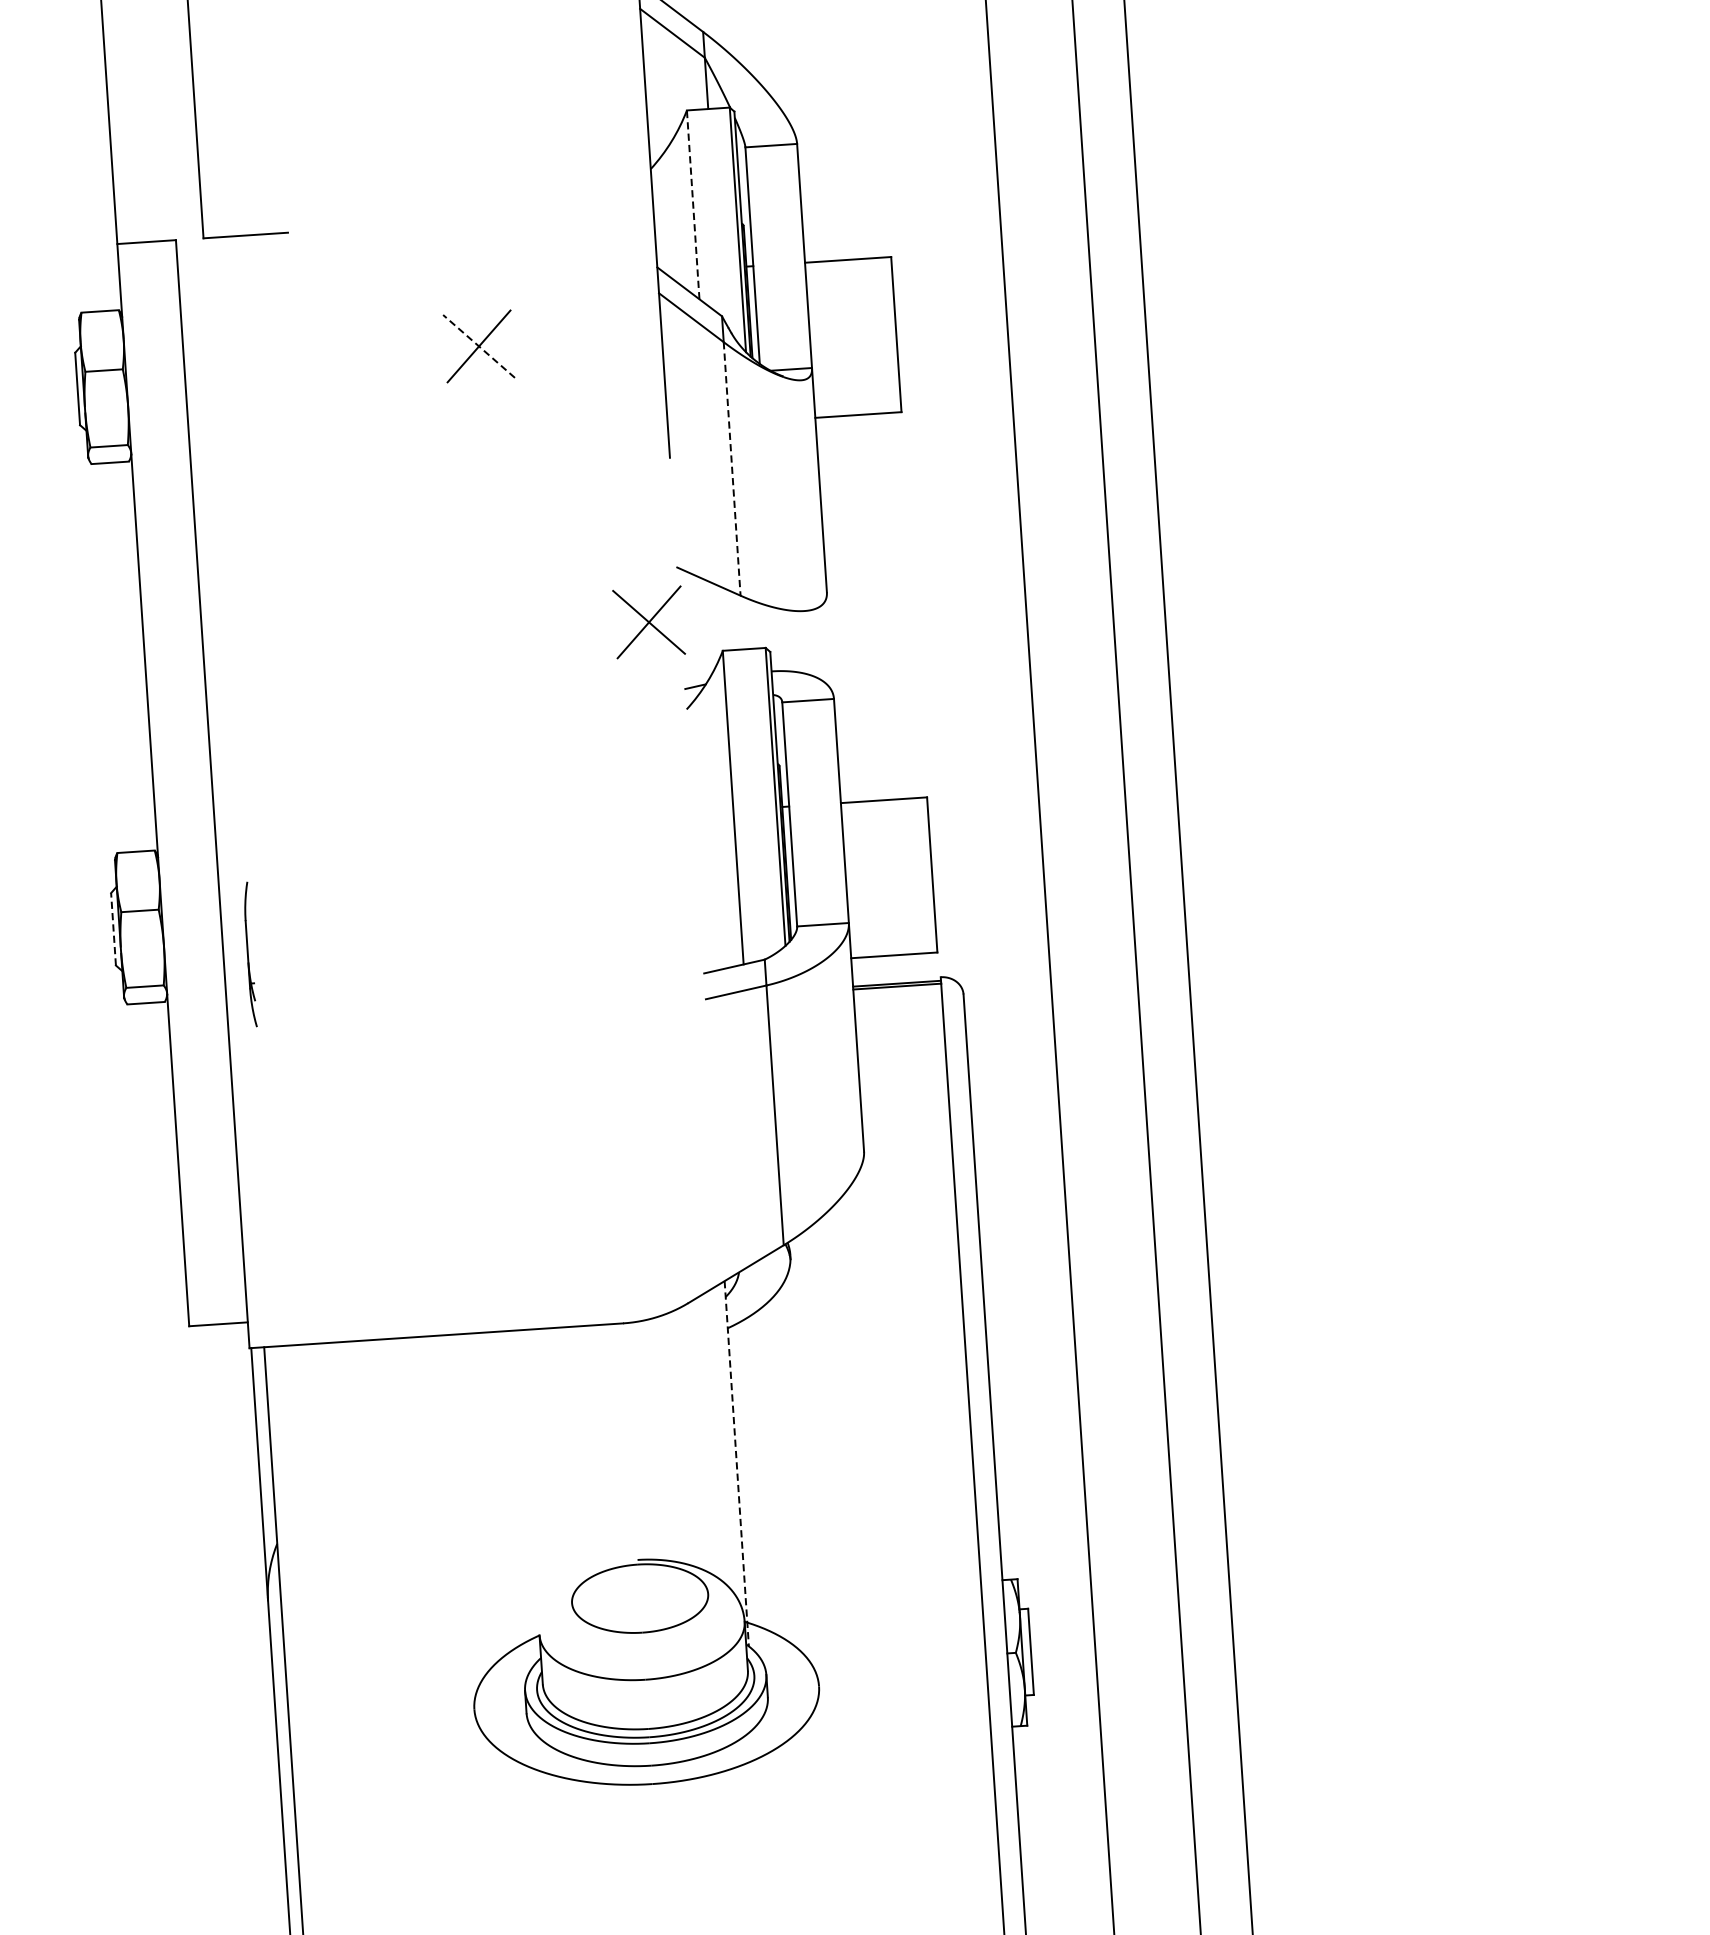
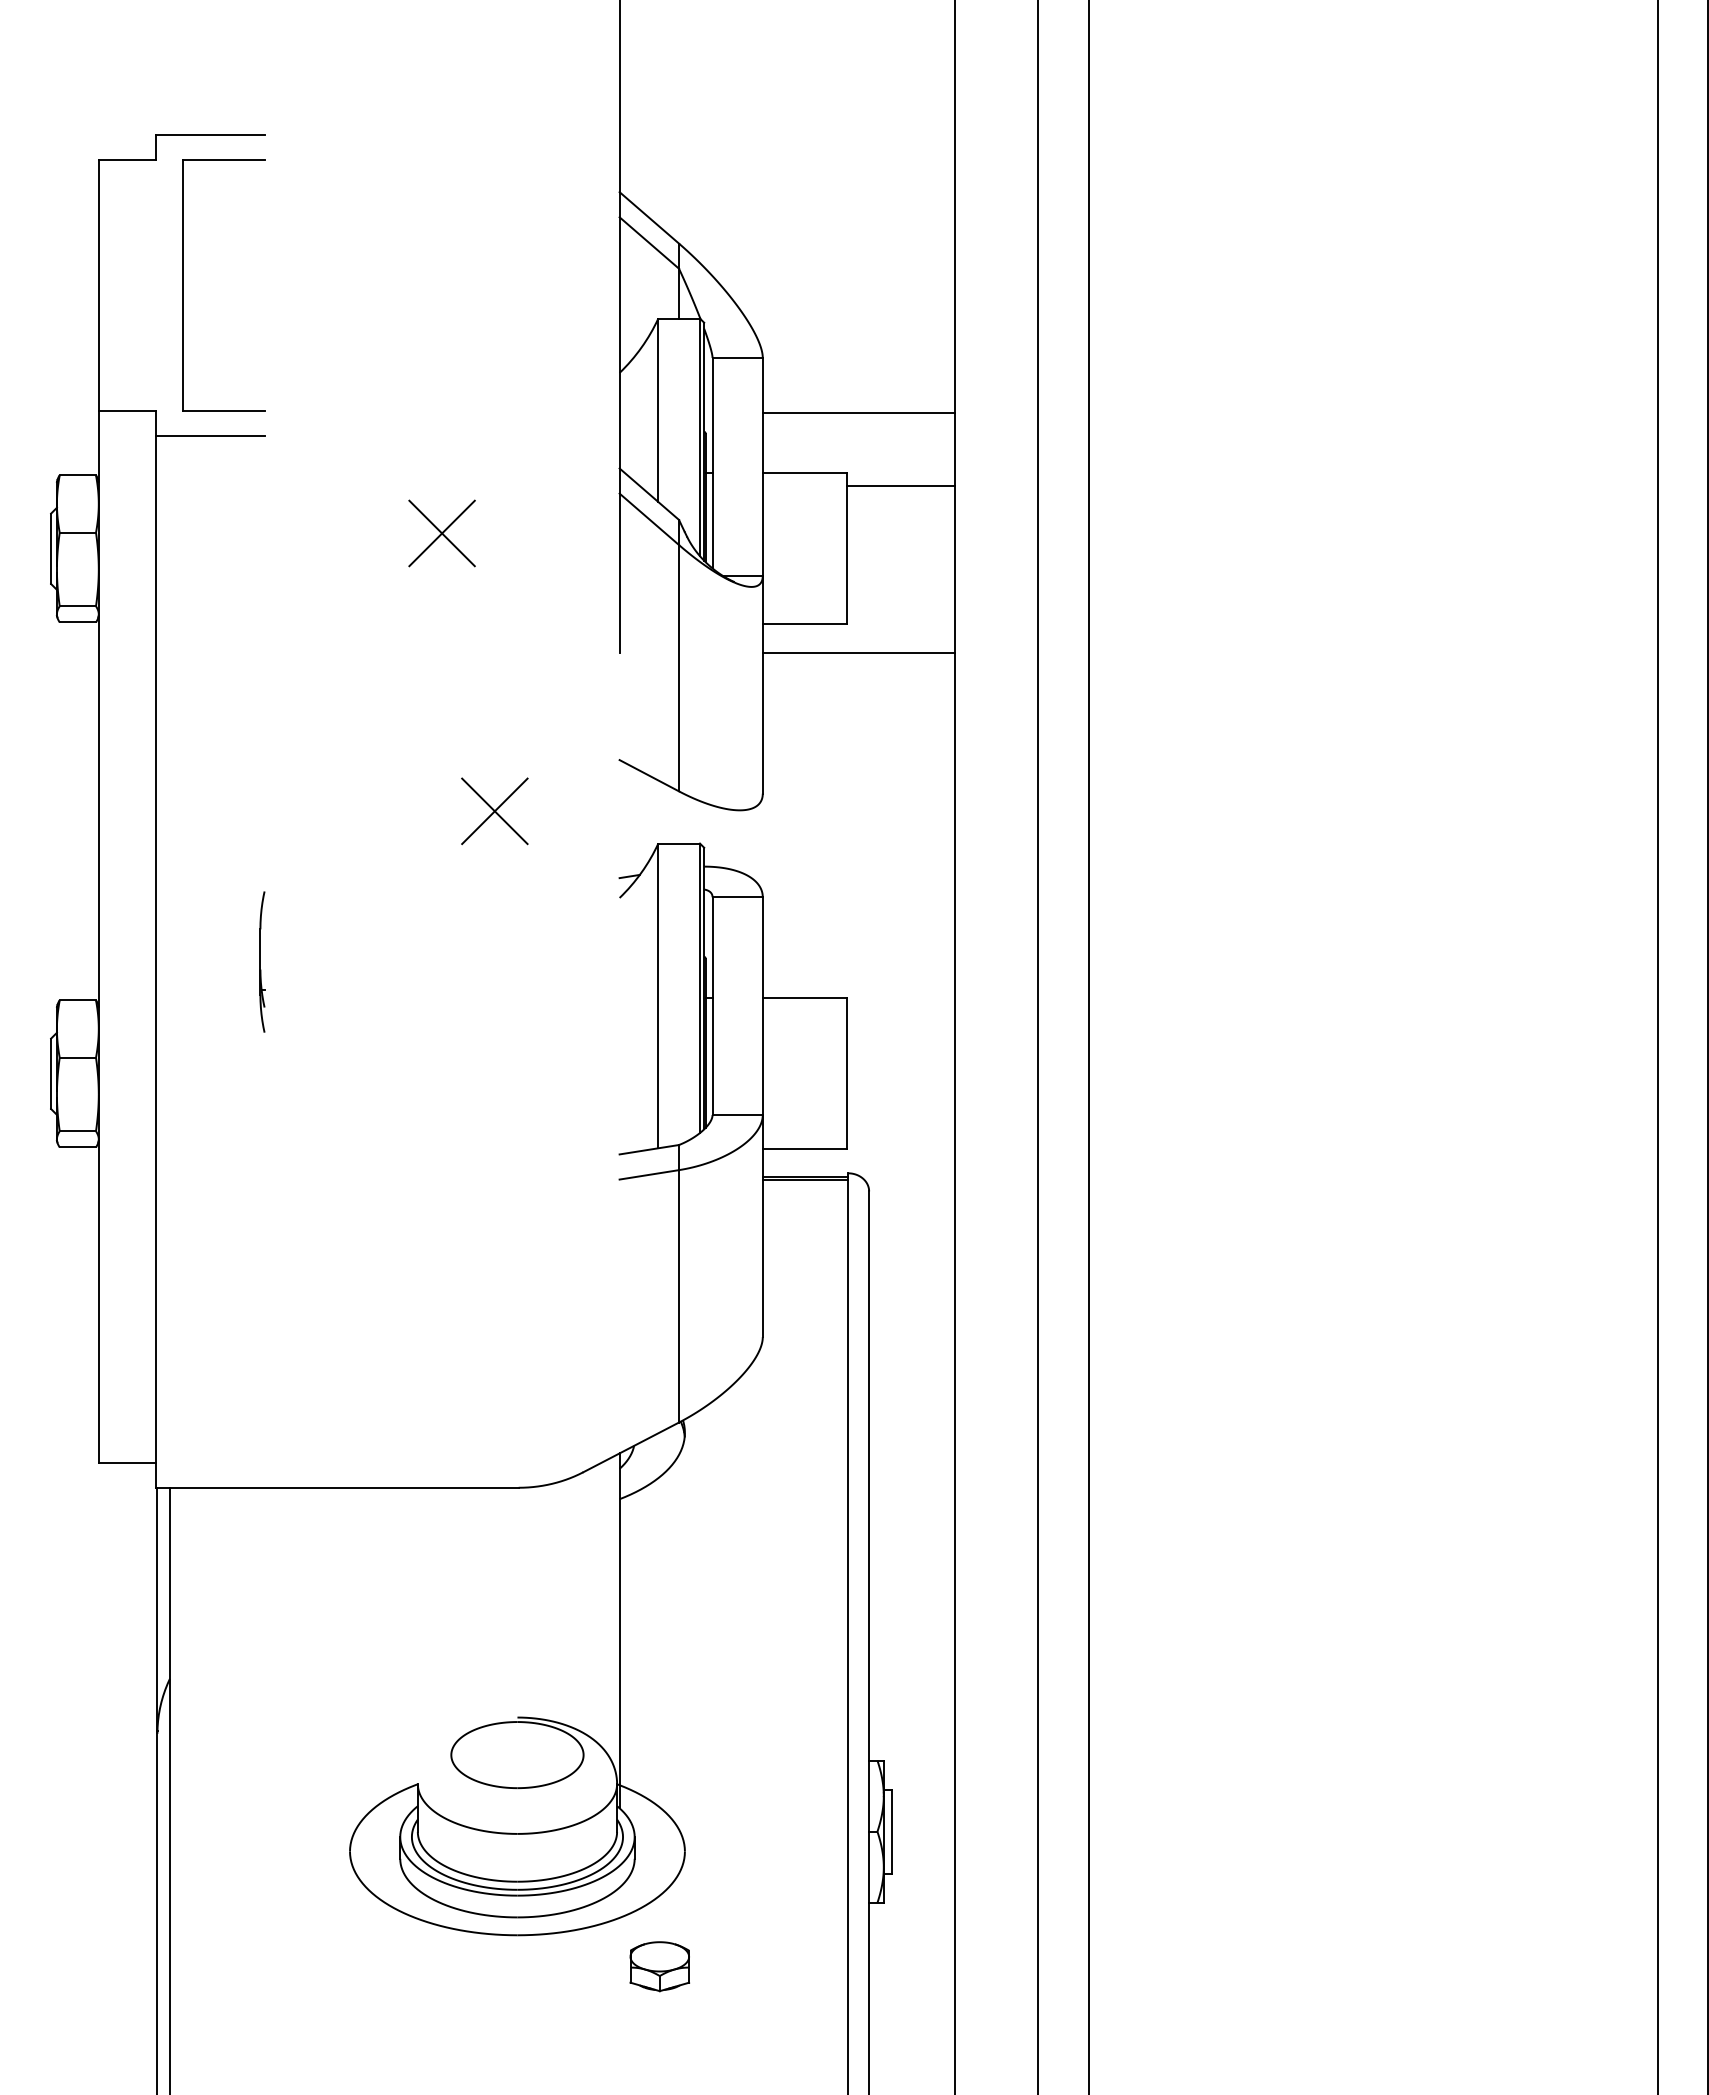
line: (899, 194) -> (858, 413), added
line: (693, 205) -> (658, 410), dashed -> solid
line: (233, 262) -> (209, 436), added
line: (947, 266) -> (900, 486), added
line: (478, 346) -> (441, 533), dashed -> solid
line: (915, 441) -> (858, 653), added
line: (732, 469) -> (679, 668), dashed -> solid
part: (648, 622) -> (494, 811), moved
line: (113, 928) -> (51, 1073), dashed -> solid
part: (249, 954) -> (262, 961), moved
line: (736, 1464) -> (619, 1631), dashed -> solid
part: (800, 1806) -> (659, 1966), added

